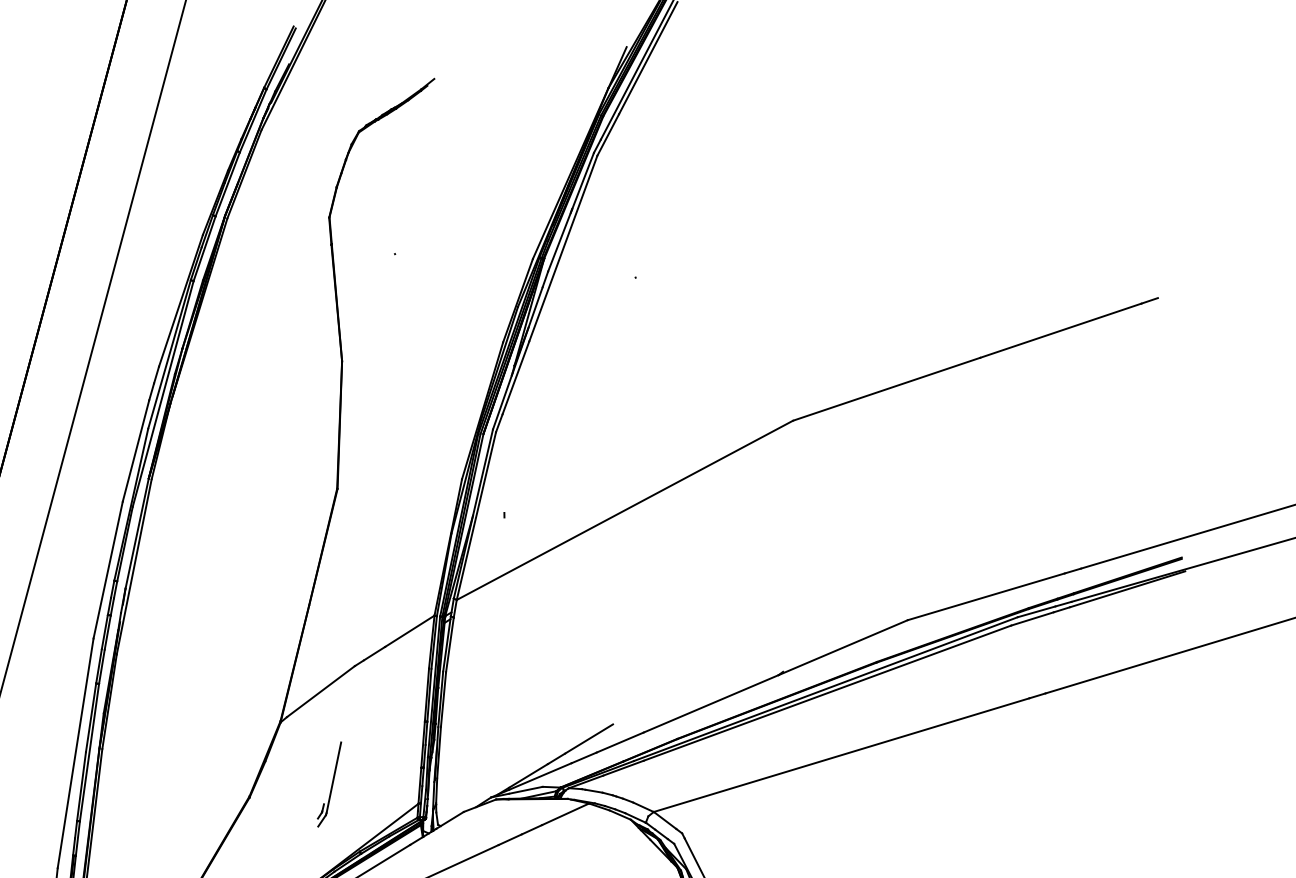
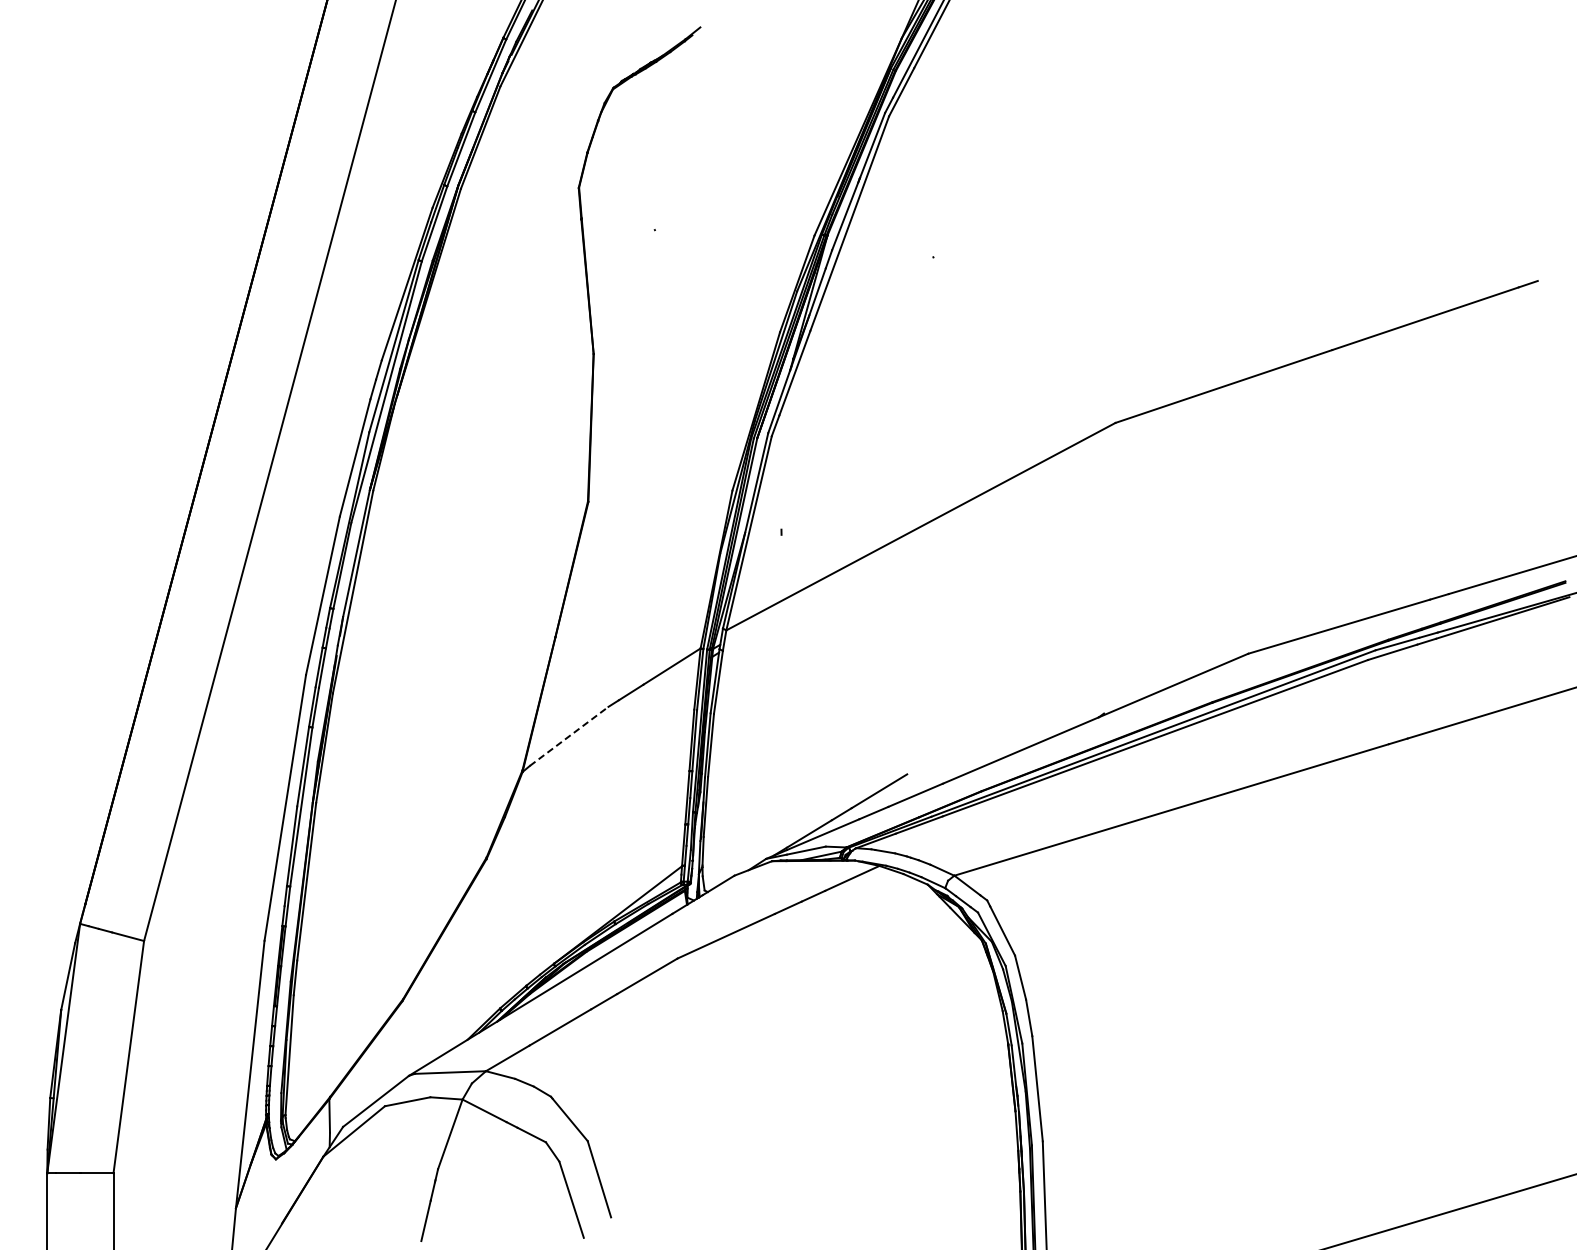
line: (321, 691) -> (569, 736), solid -> dashed
part: (329, 784) -> (578, 843), removed

